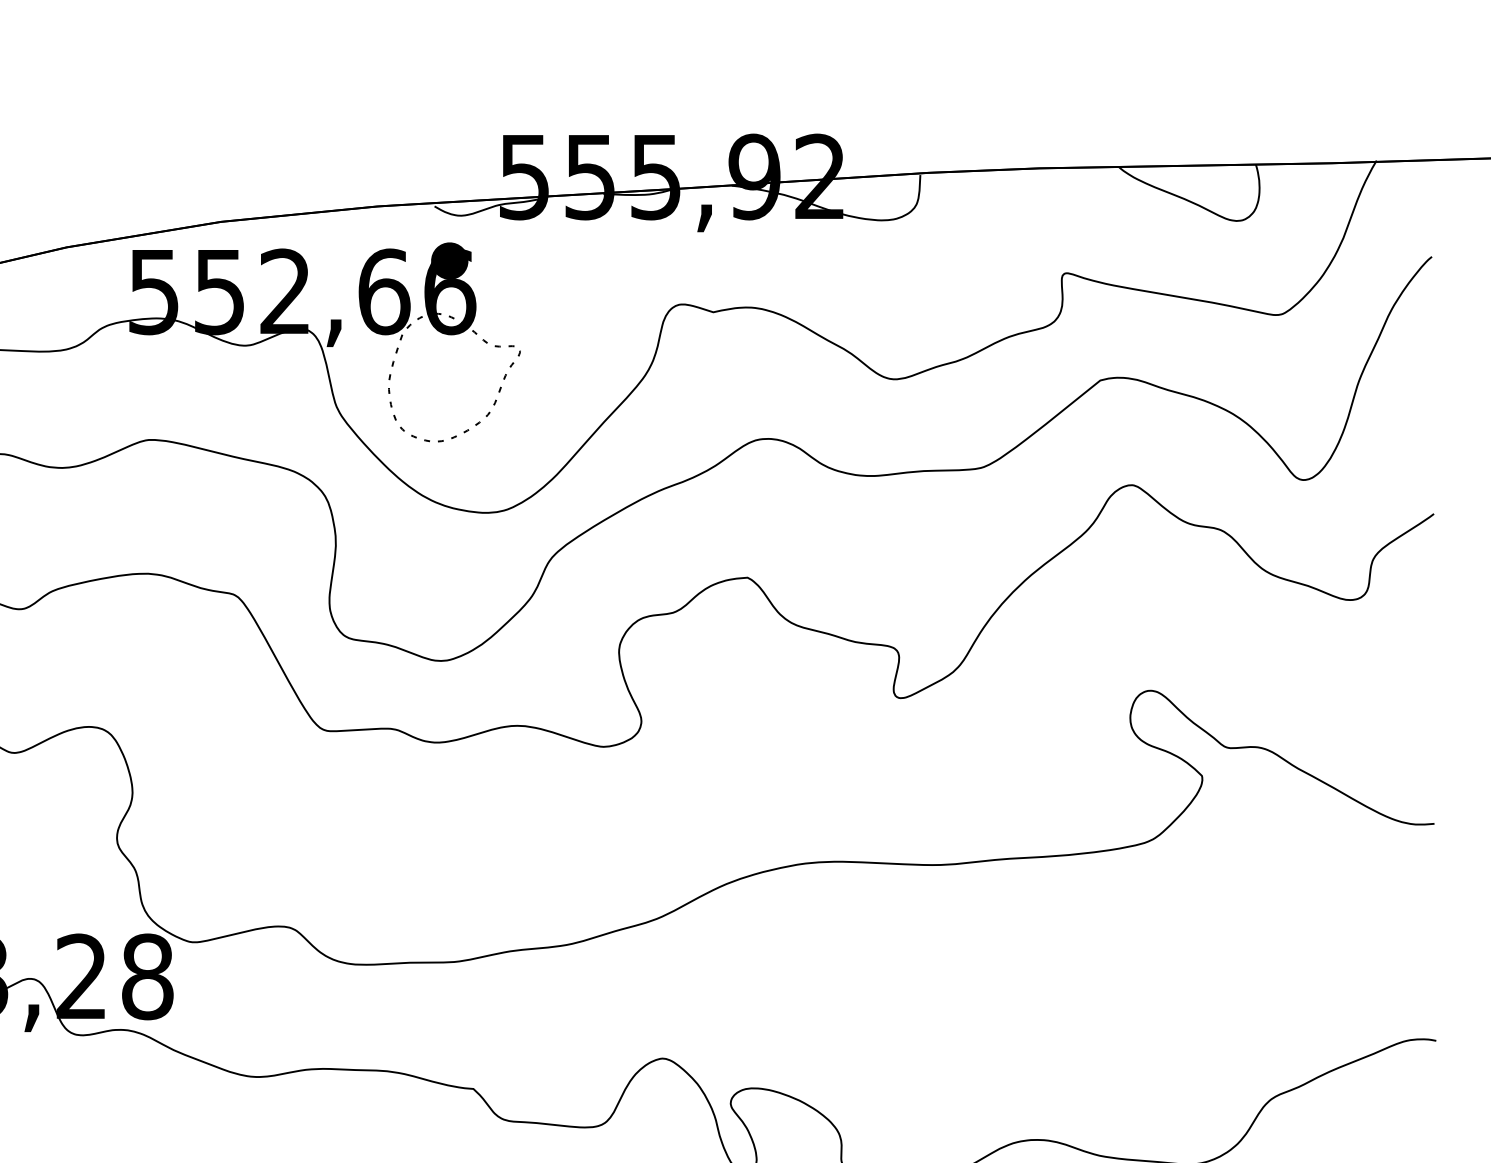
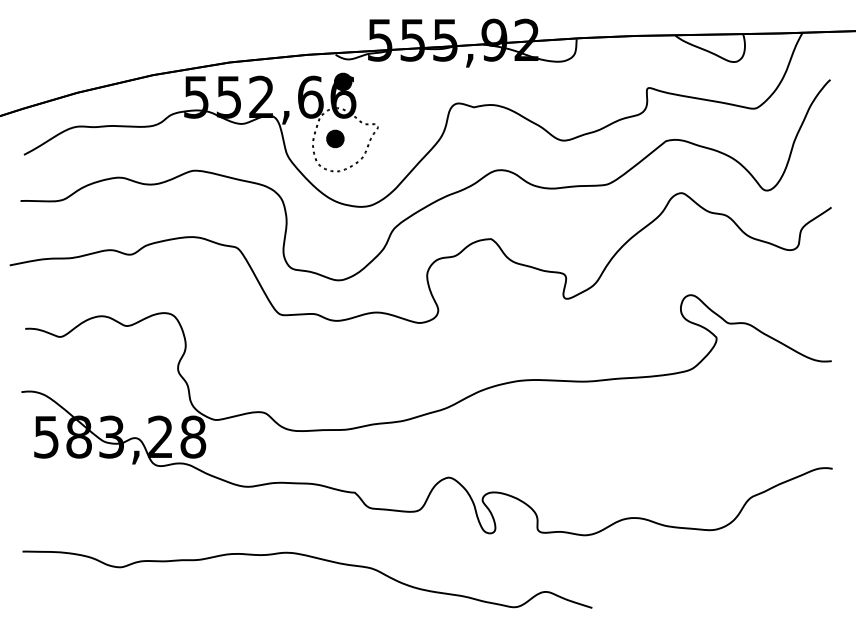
part: (434, 375) -> (335, 138), added

